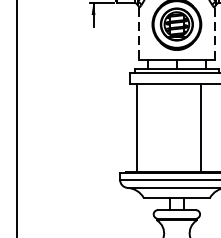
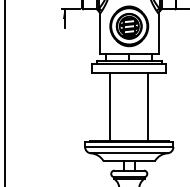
line: (214, 33) -> (158, 33), dashed -> solid
line: (138, 34) -> (99, 34), dashed -> solid
line: (137, 127) -> (110, 106), moved

